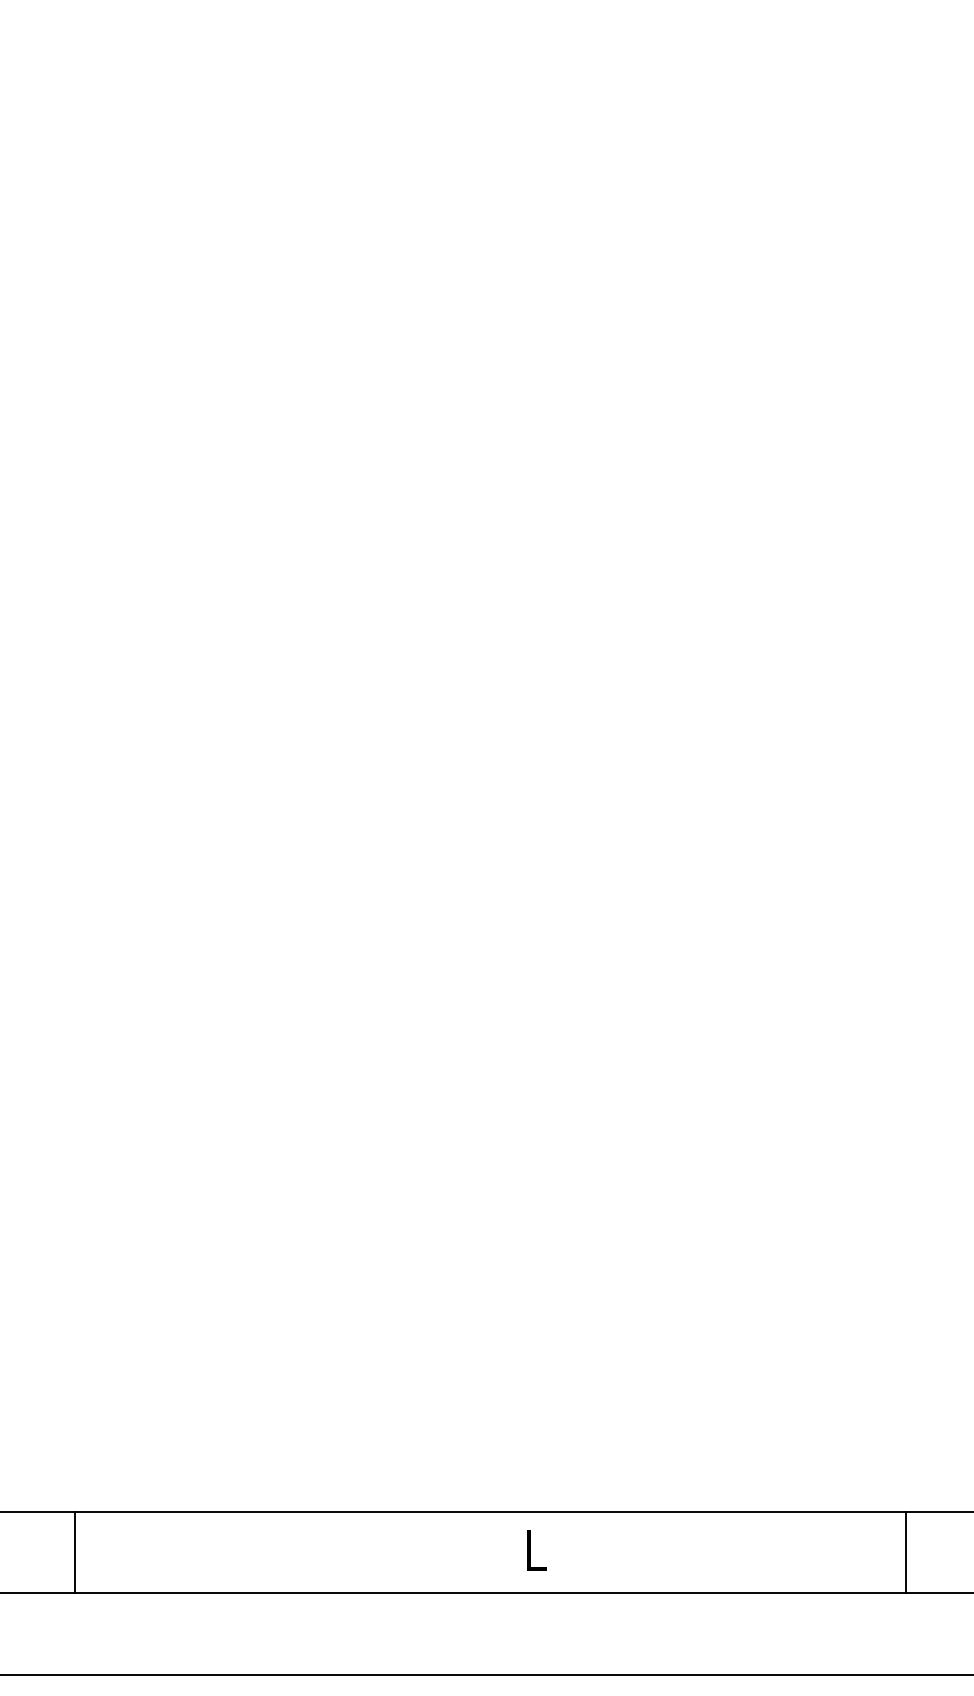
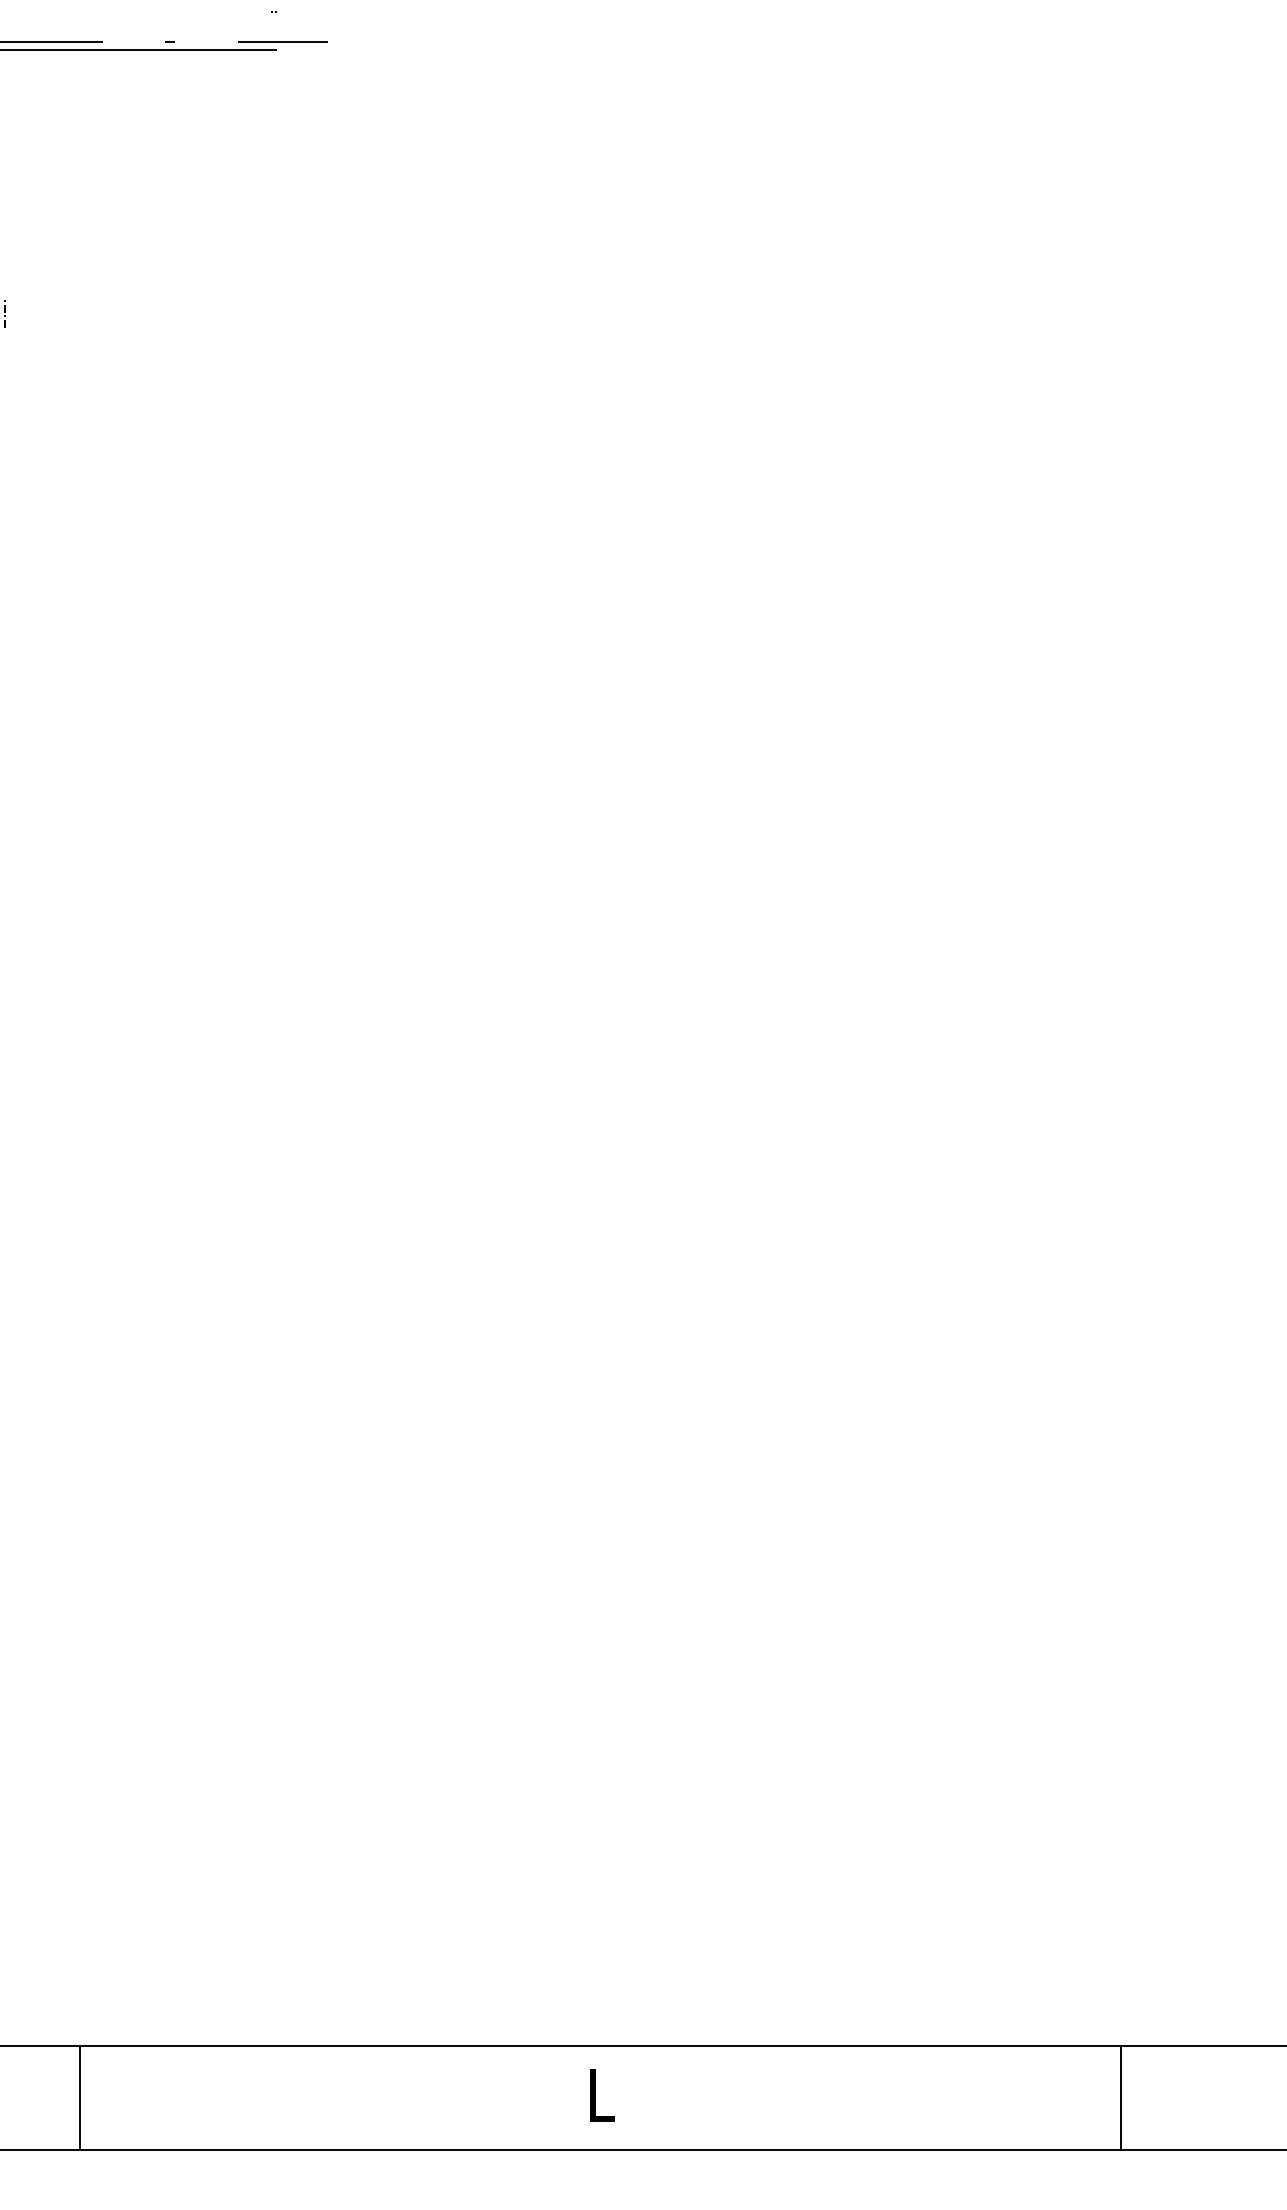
text: (536, 1550) -> (602, 2095), moved
line: (74, 1552) -> (79, 2097), moved
line: (906, 1552) -> (1120, 2097), moved

